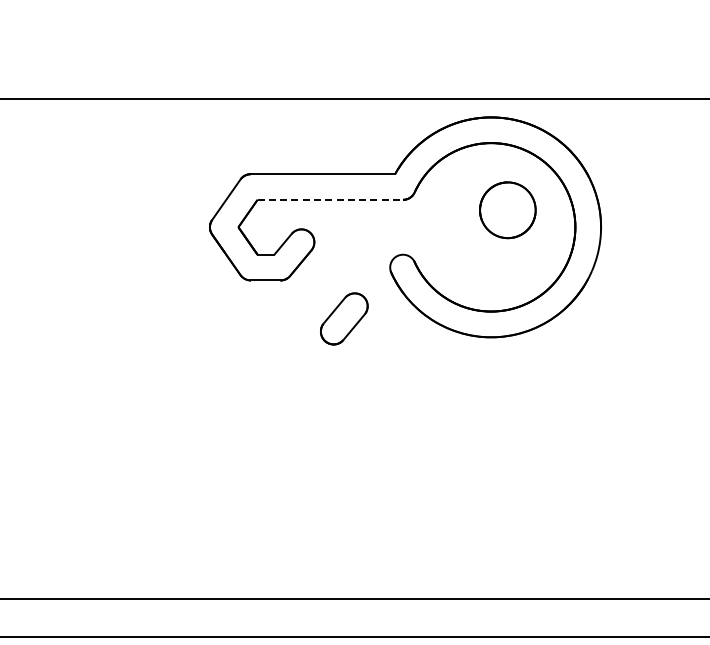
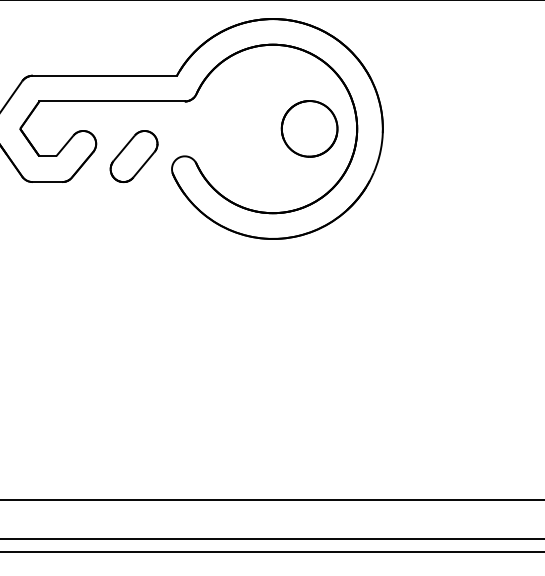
line: (330, 199) -> (112, 101), dashed -> solid
part: (507, 210) -> (309, 129), moved
part: (344, 318) -> (134, 156), moved

